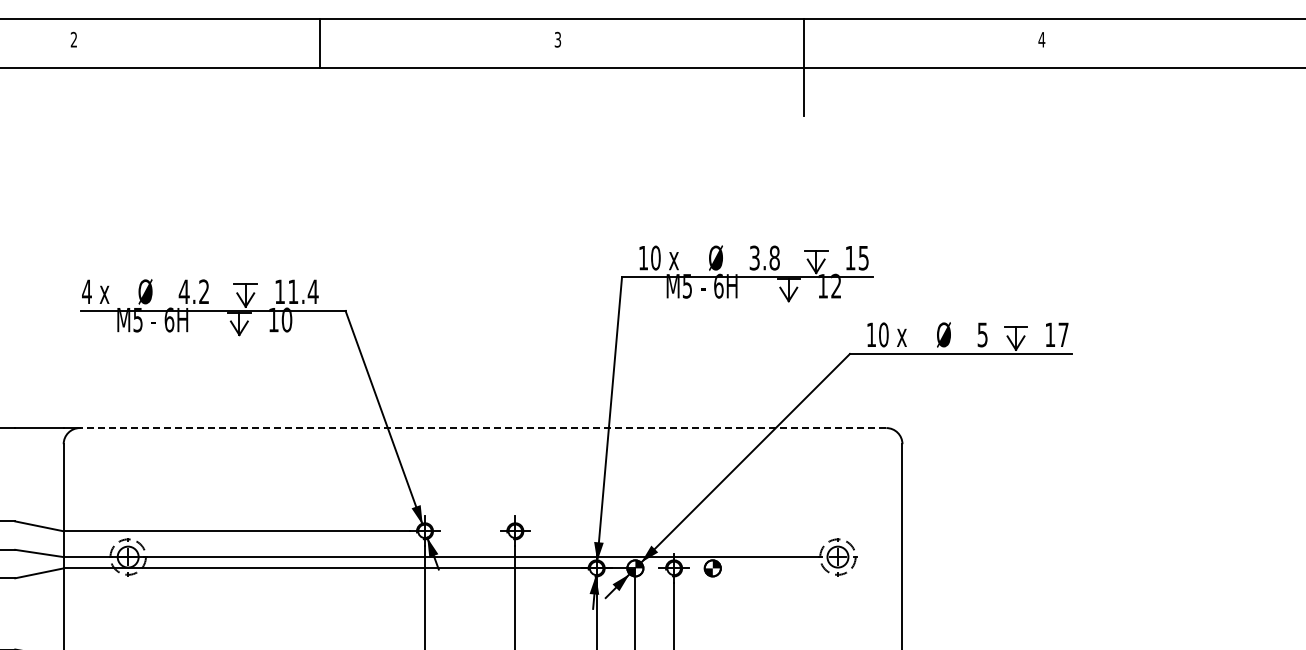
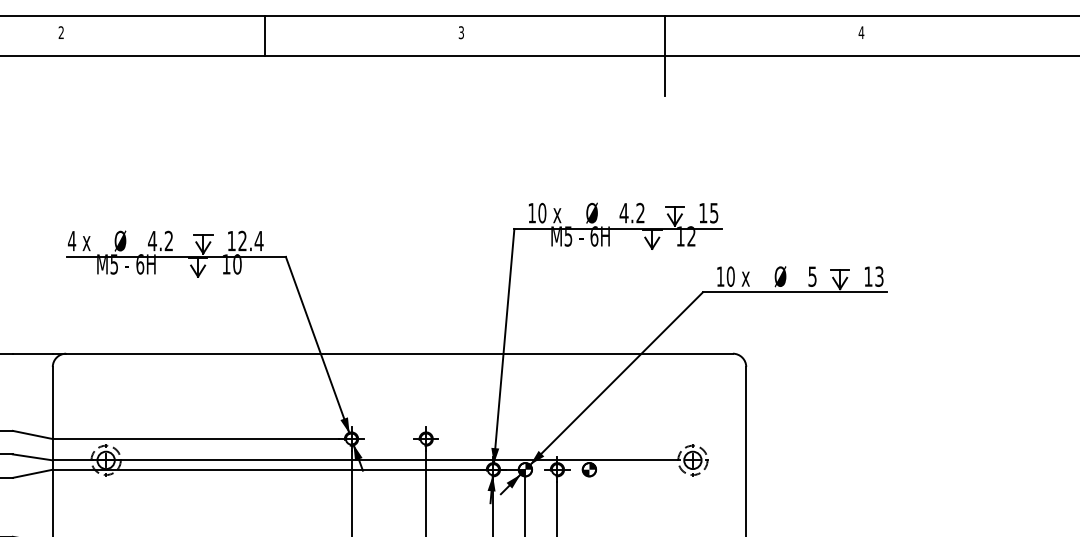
text: (764, 257) -> (632, 212), 3.8 -> 4.2
text: (293, 291) -> (242, 240), 11.4 -> 12.4
text: (1063, 334) -> (879, 276), 17 -> 13
line: (482, 428) -> (399, 354), dashed -> solid

